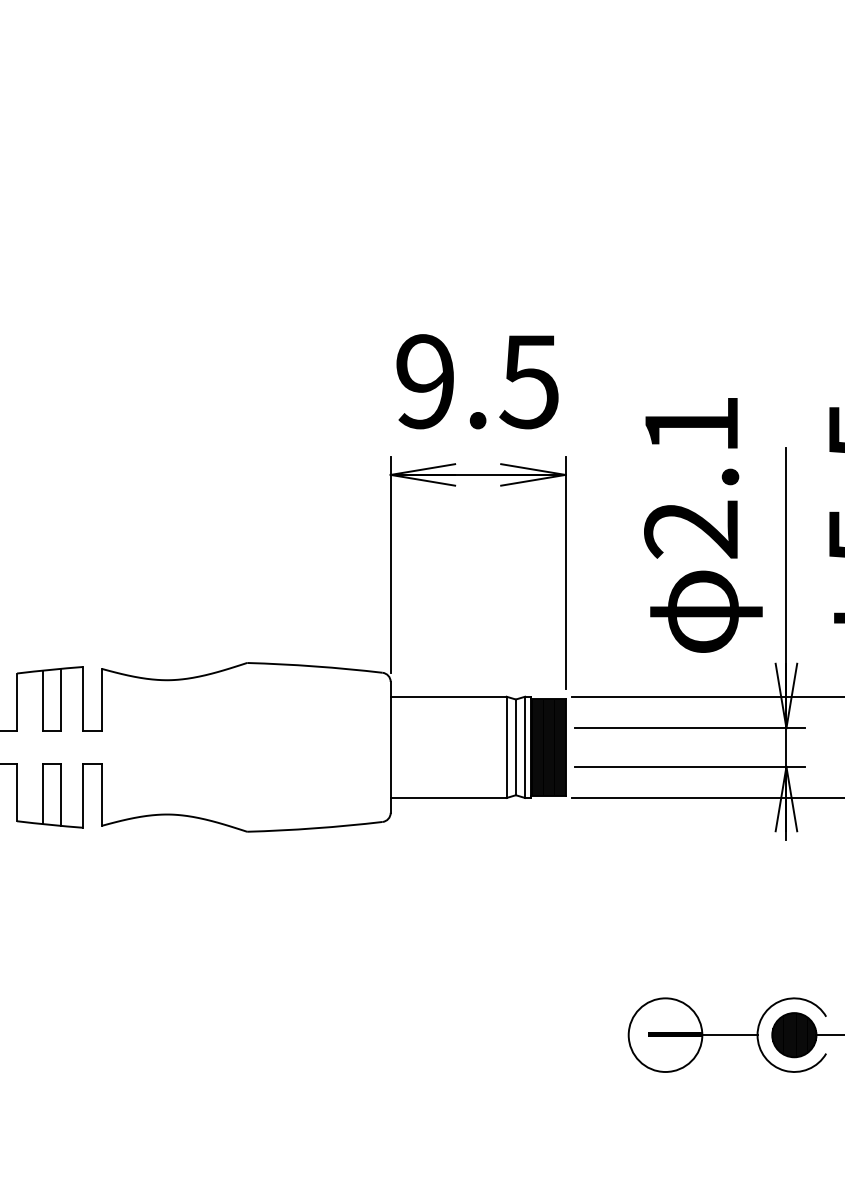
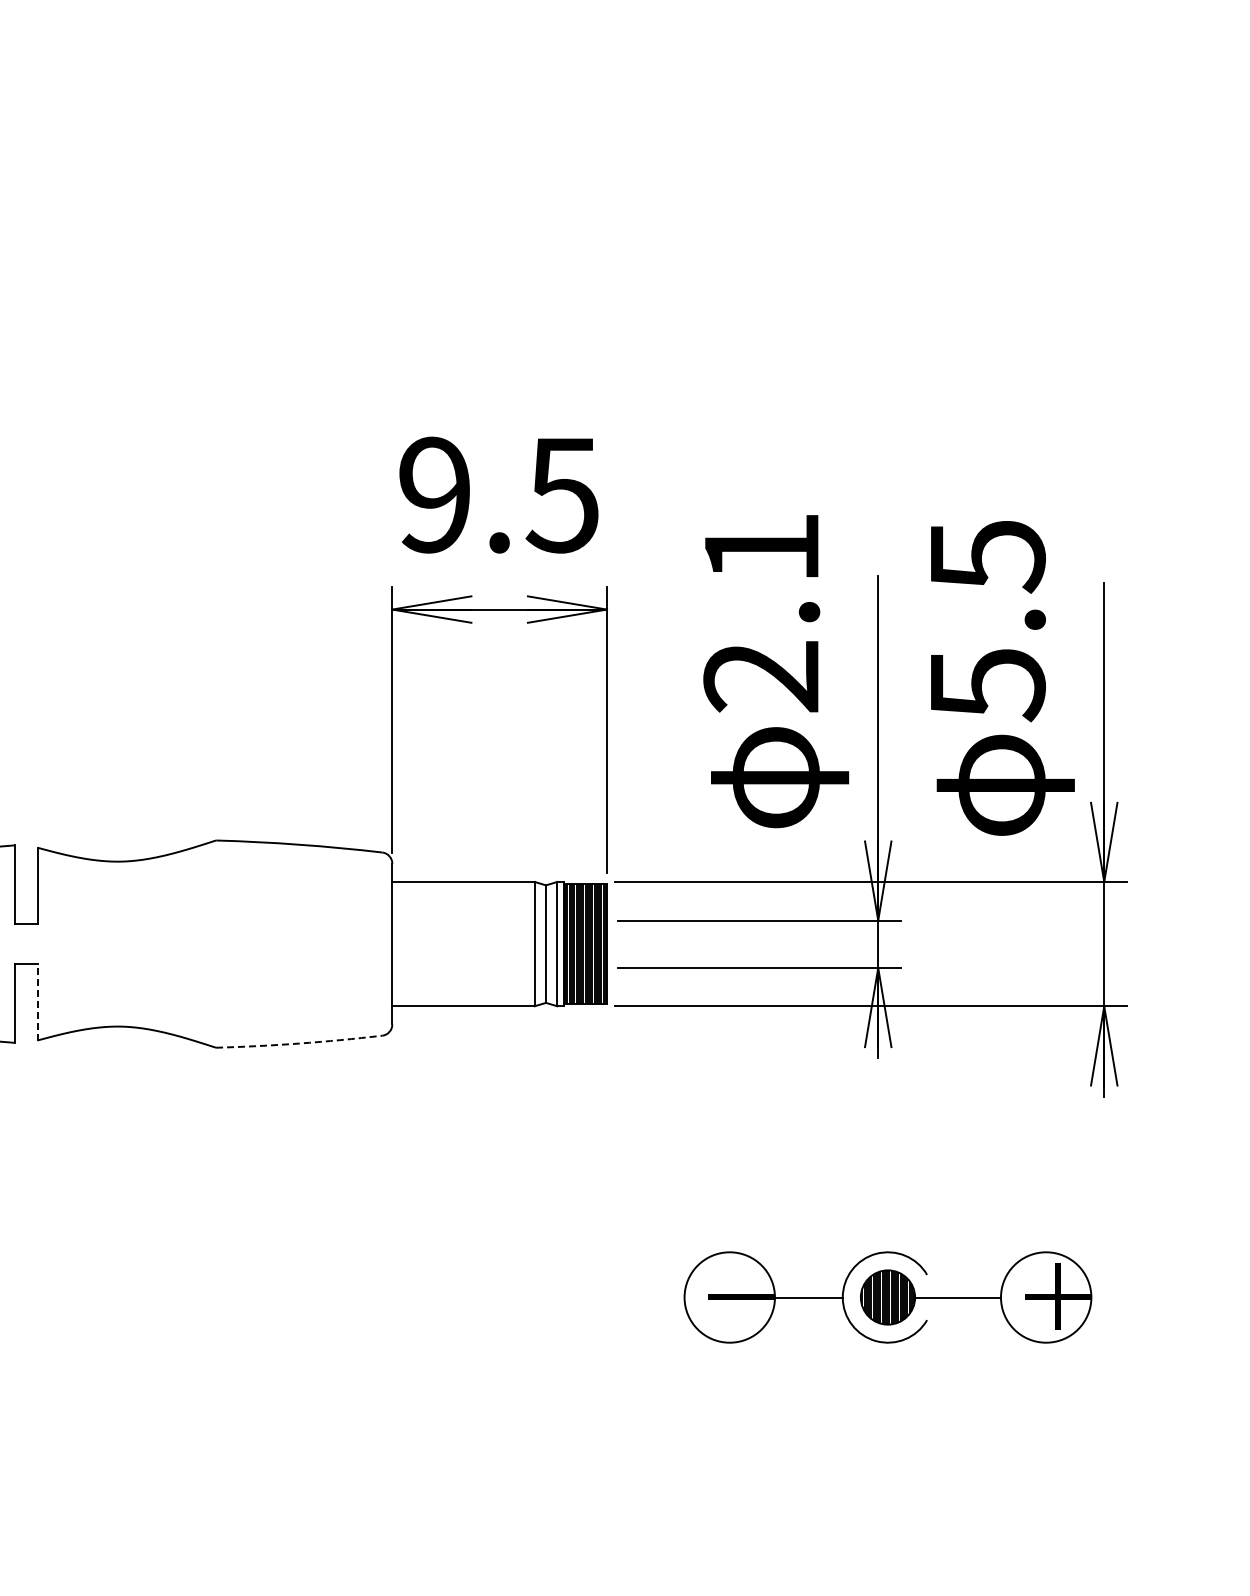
line: (101, 794) -> (37, 1002), solid -> dashed
arc: (315, 828) -> (299, 1043), solid -> dashed

